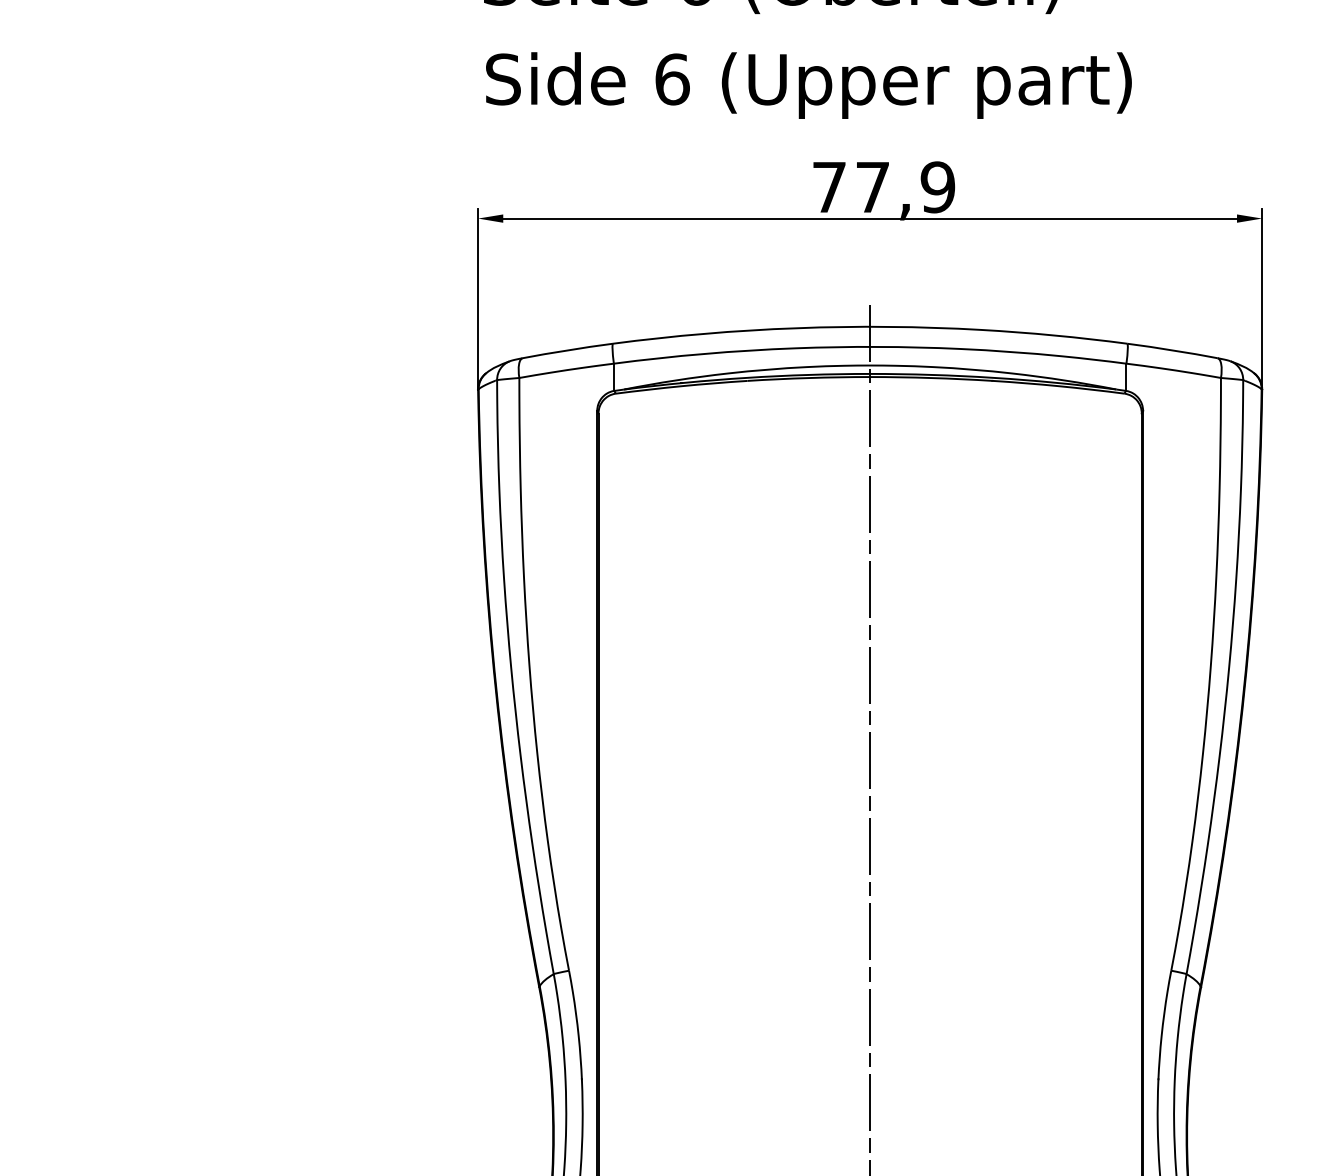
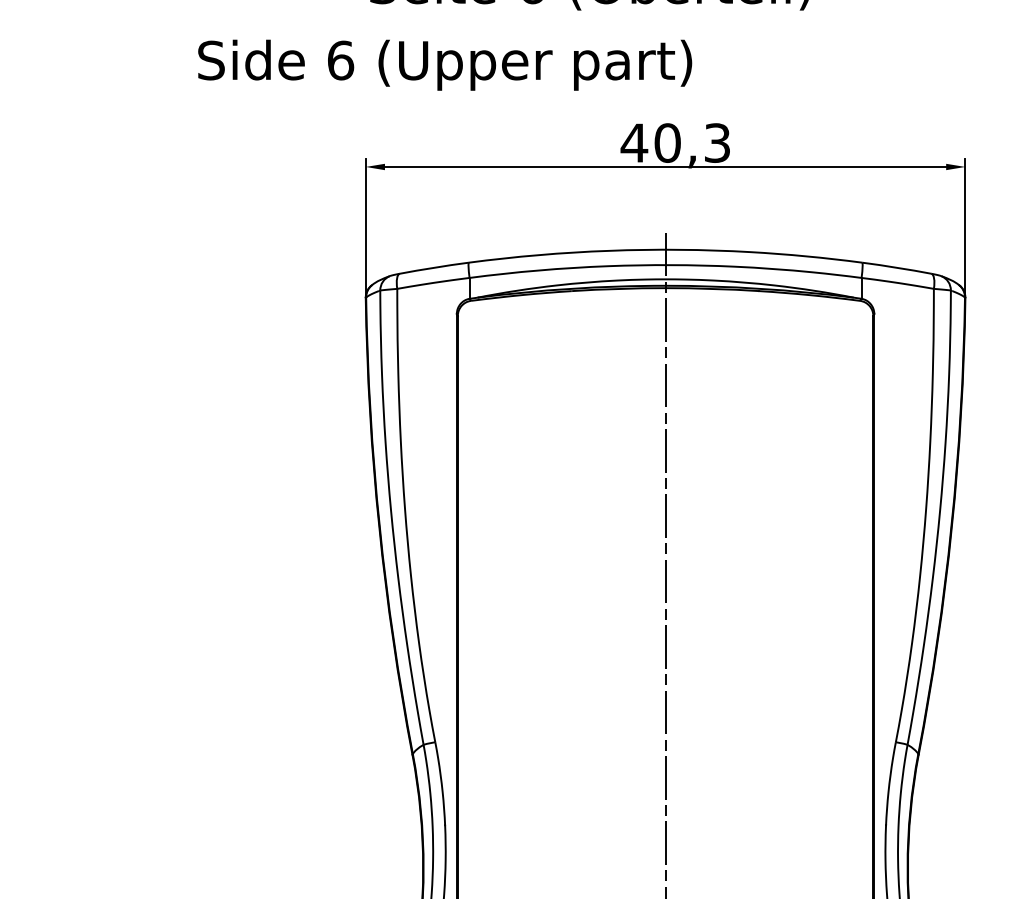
text: (808, 85) -> (444, 65), moved
text: (883, 187) -> (675, 143), 77,9 -> 40,3

